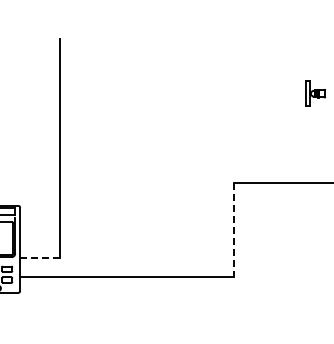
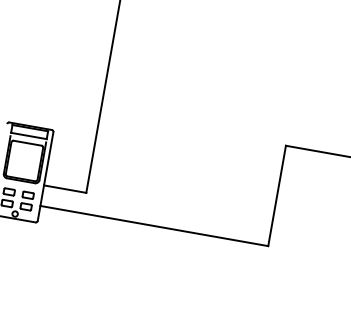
line: (234, 230) -> (277, 196), dashed -> solid
line: (40, 257) -> (65, 189), dashed -> solid

